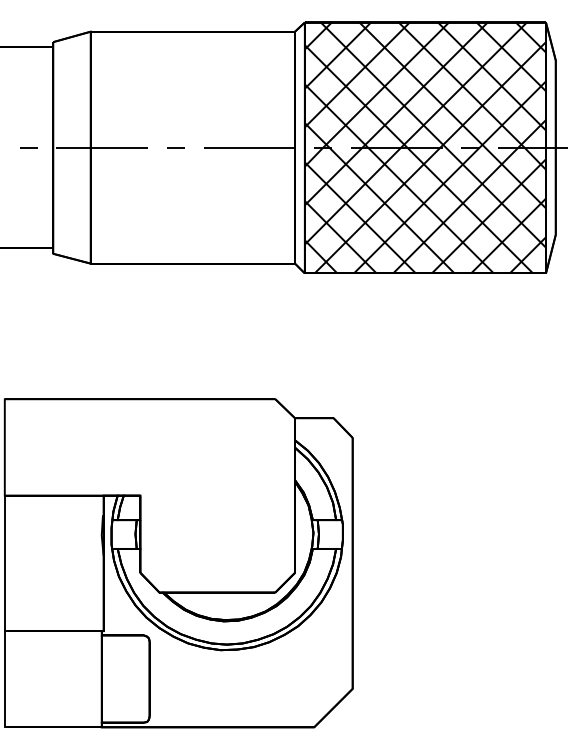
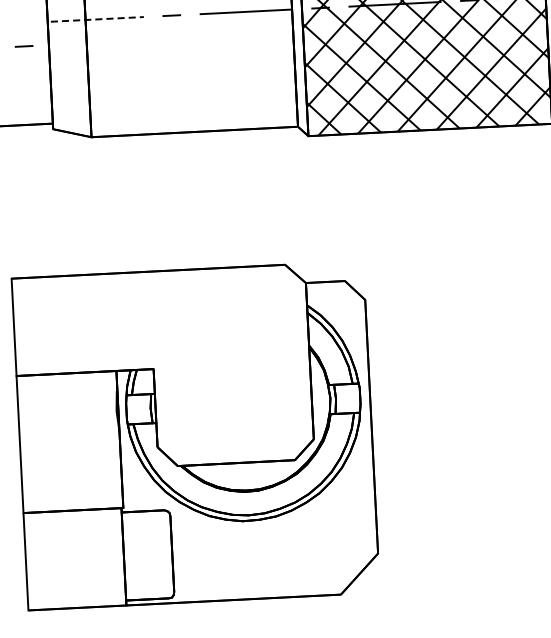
line: (28, 147) -> (23, 46), moved
line: (102, 147) -> (97, 19), solid -> dashed

